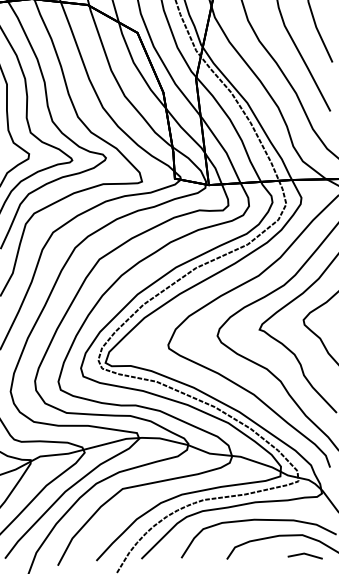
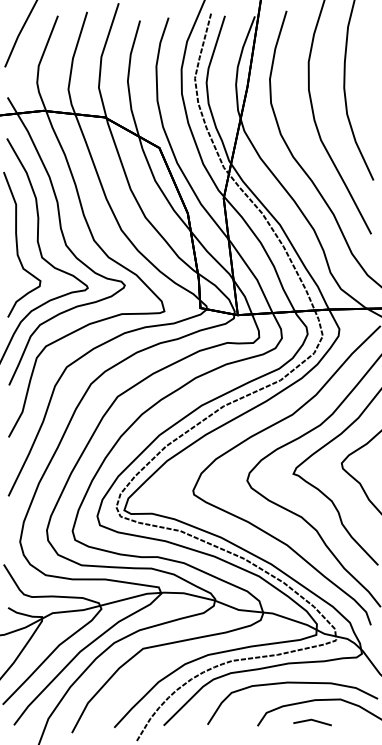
line: (306, 555) -> (313, 721), moved

